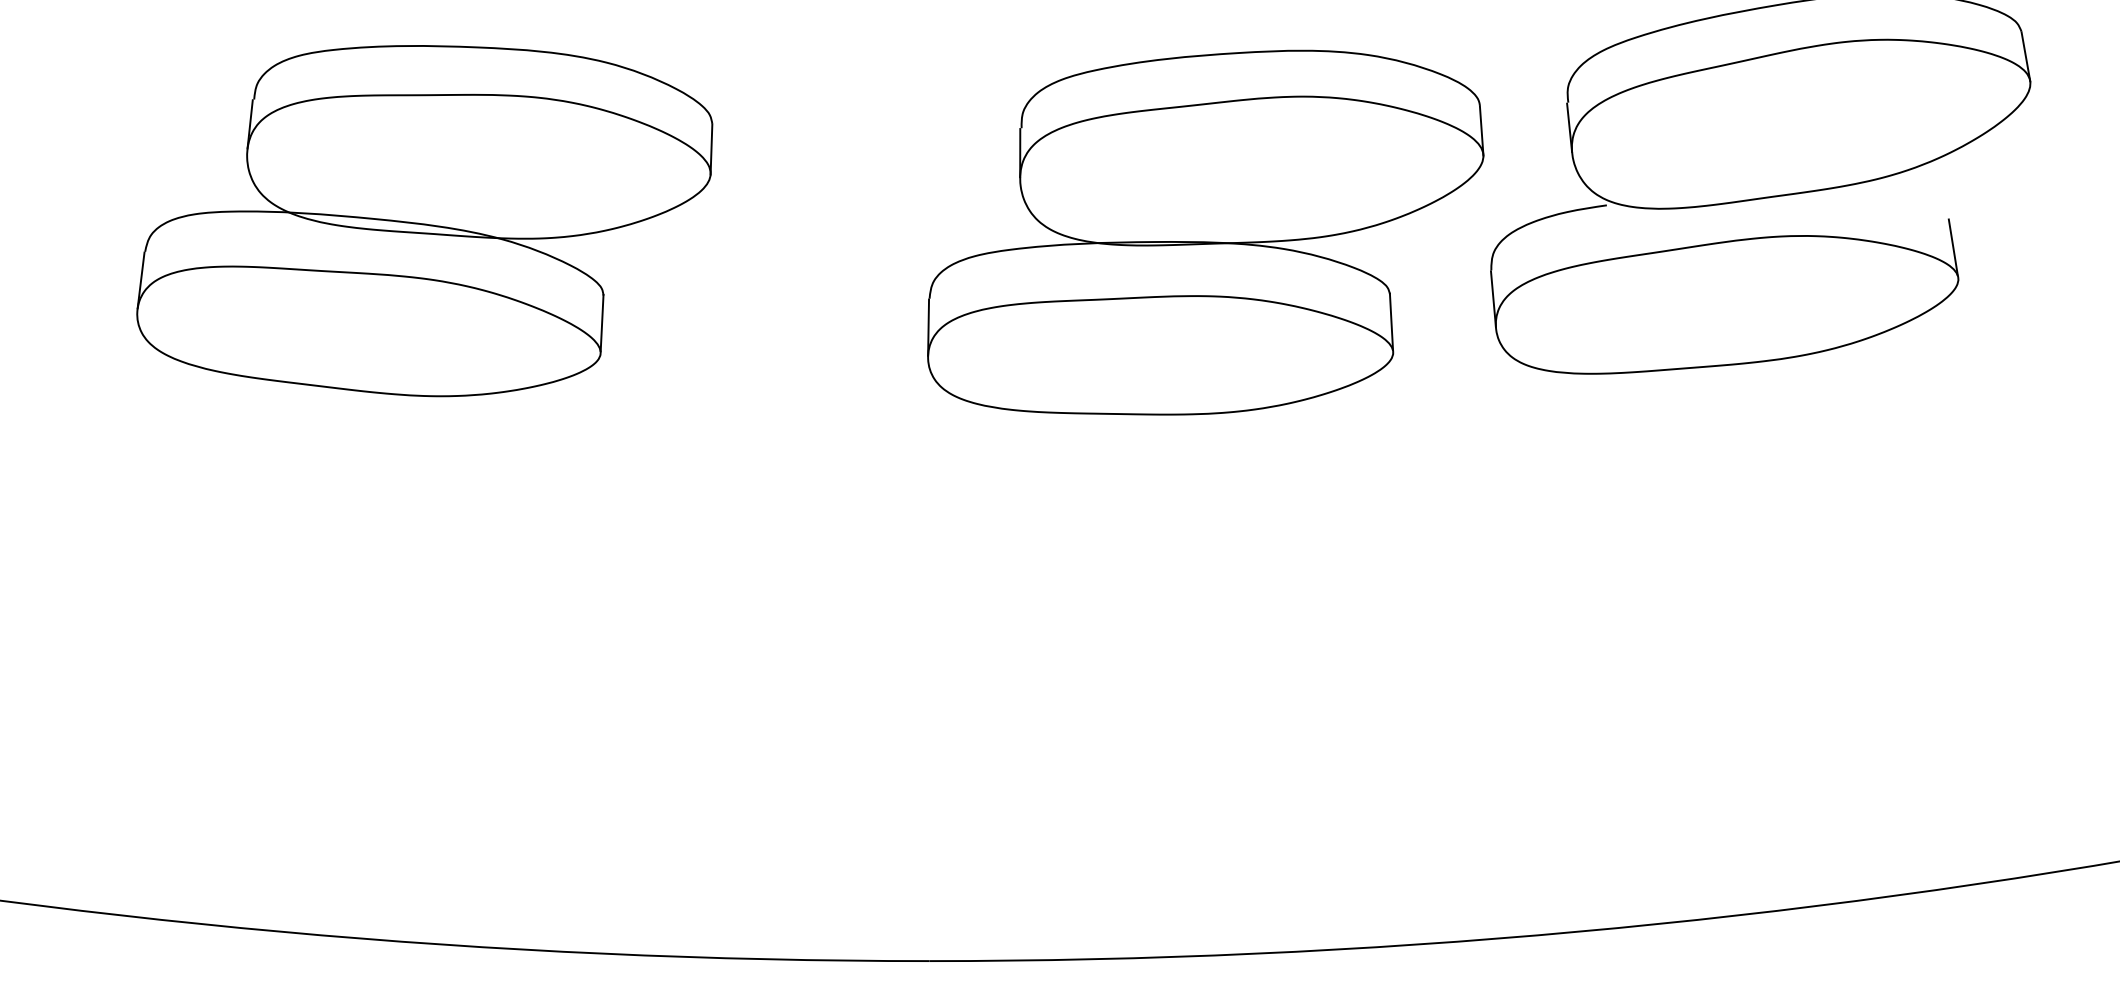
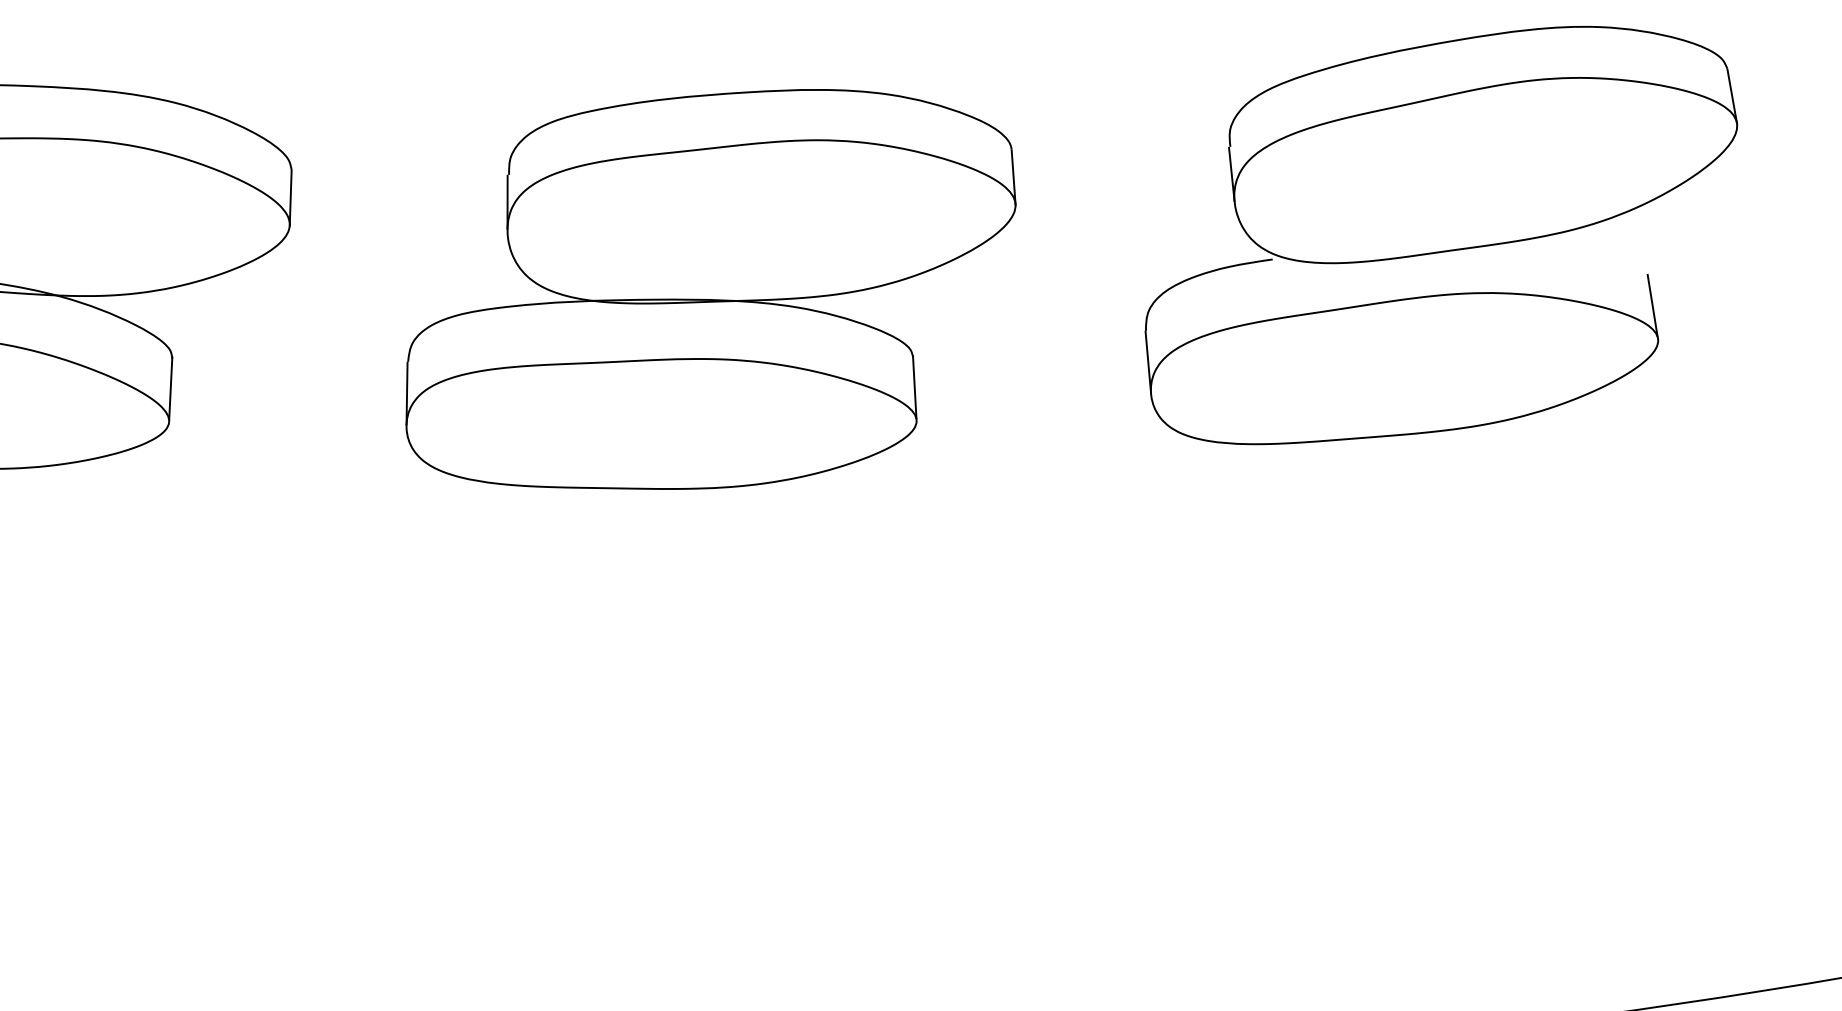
part: (1205, 232) -> (710, 289), moved

